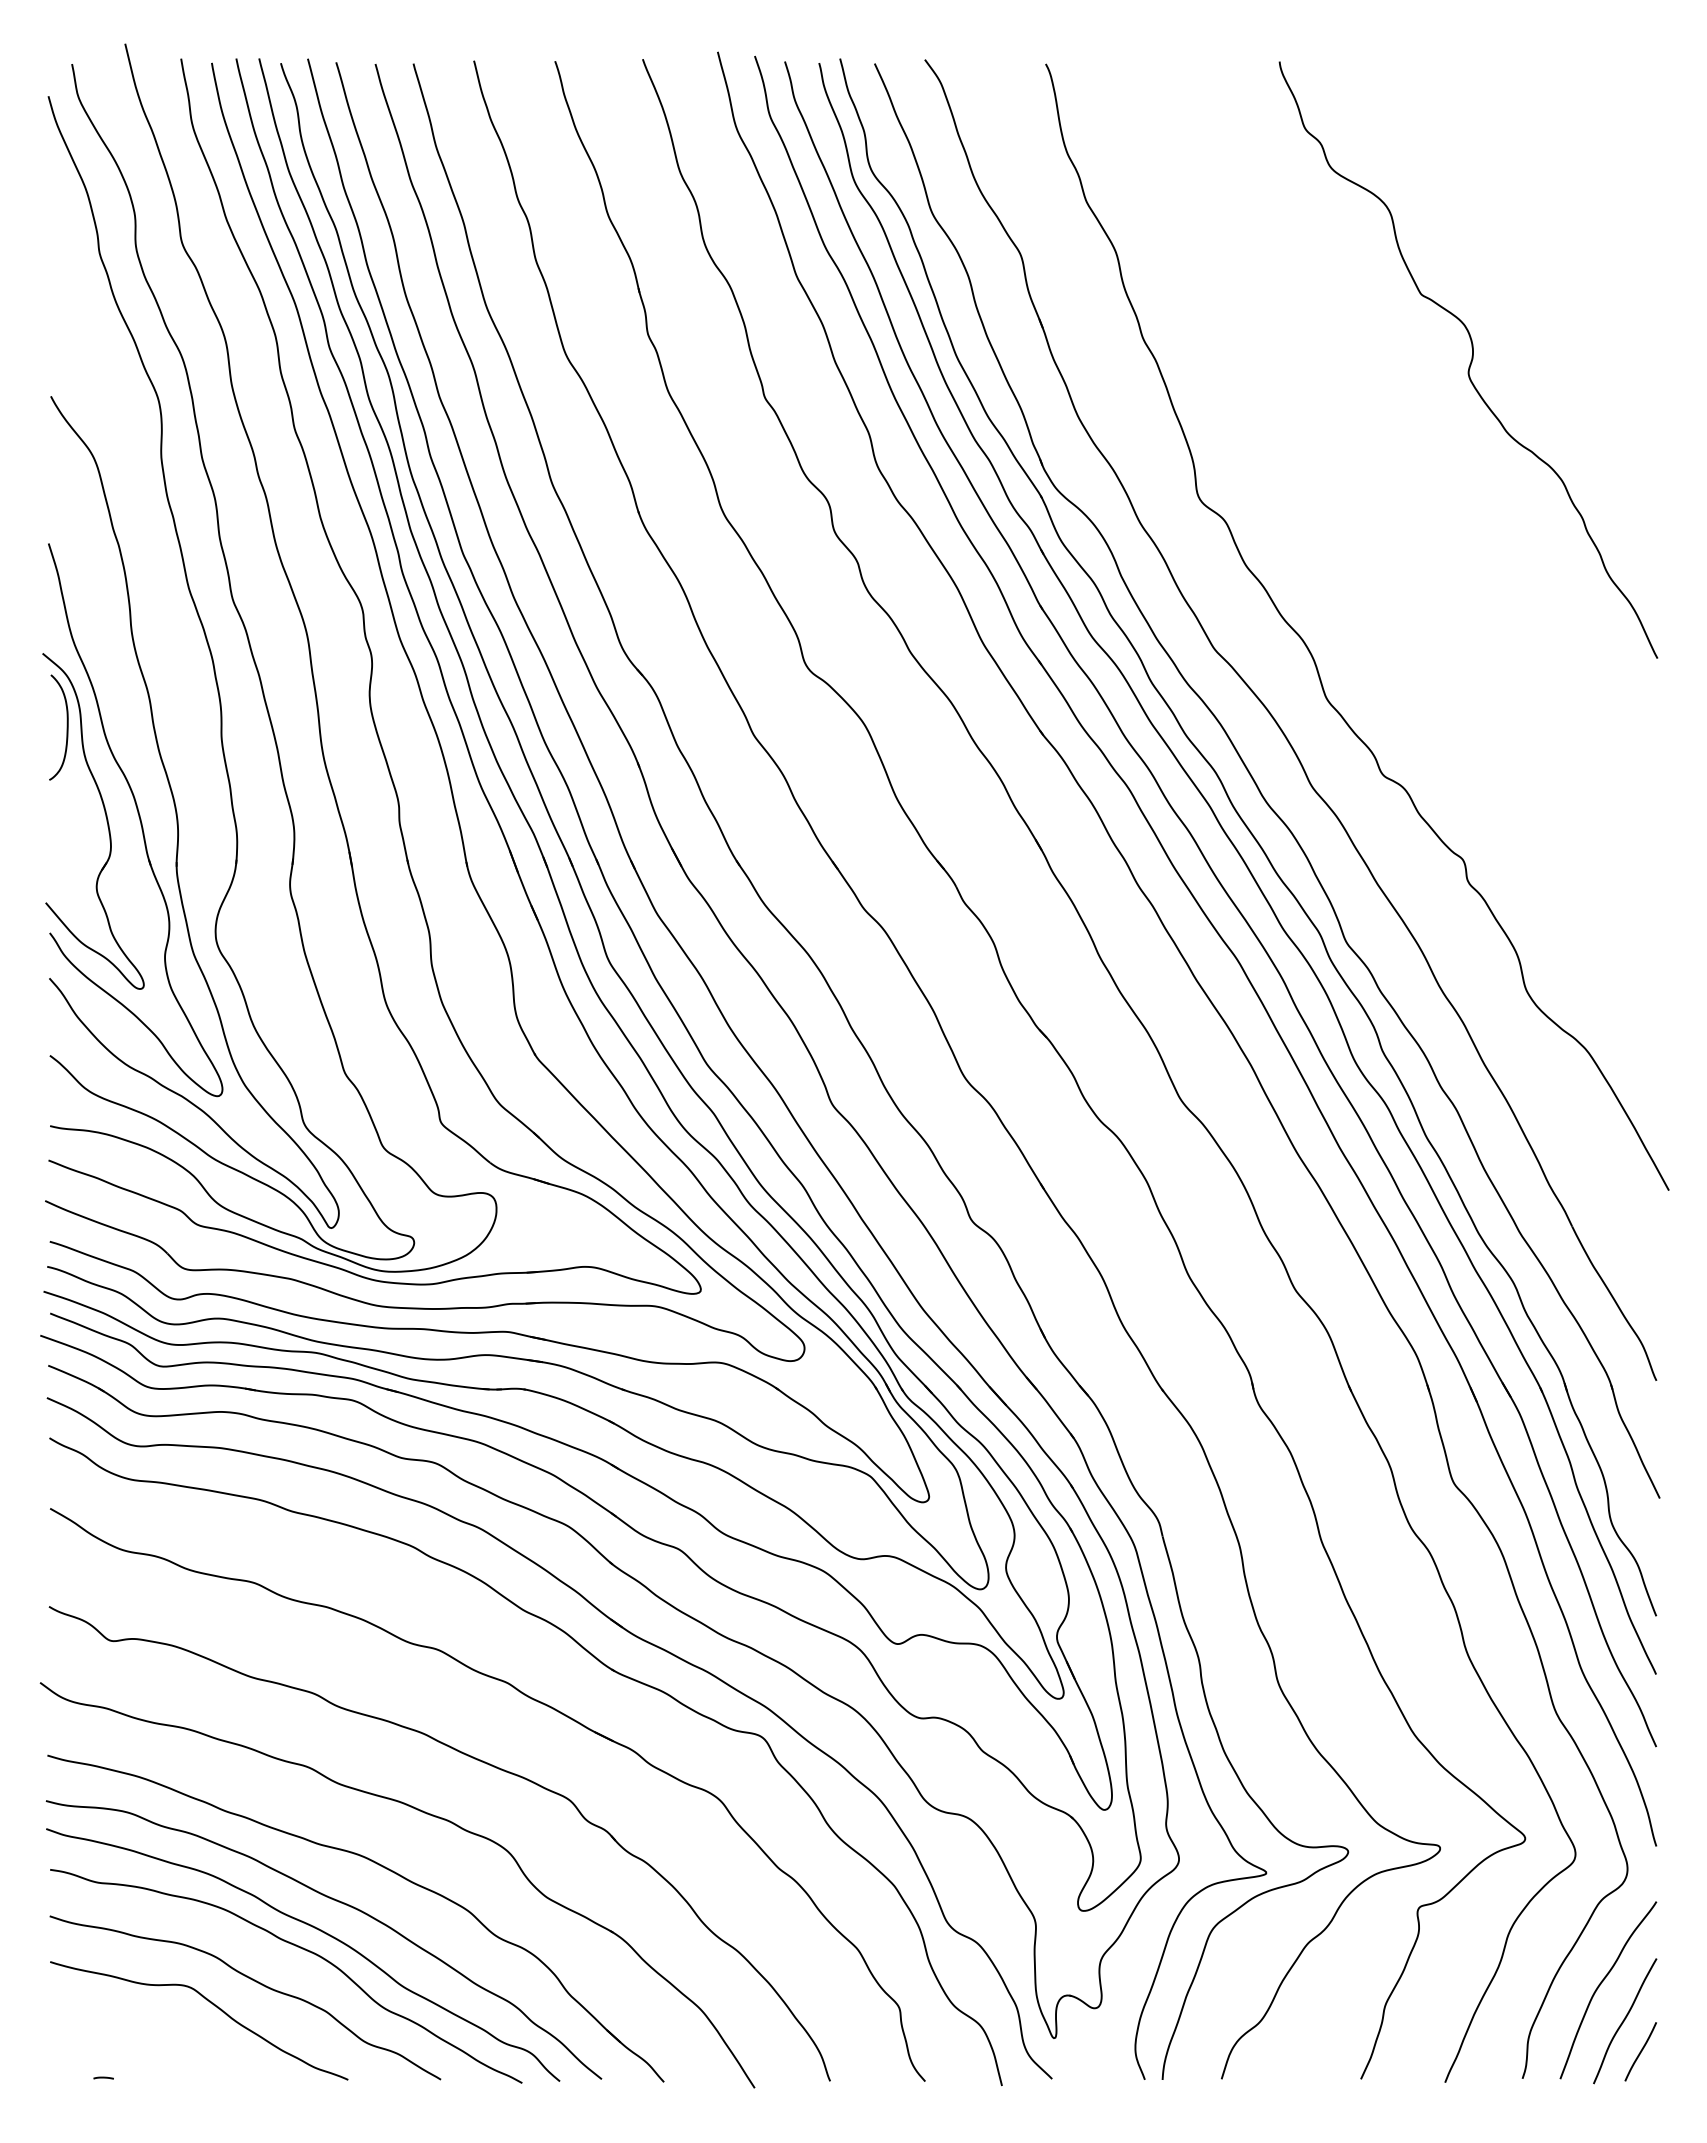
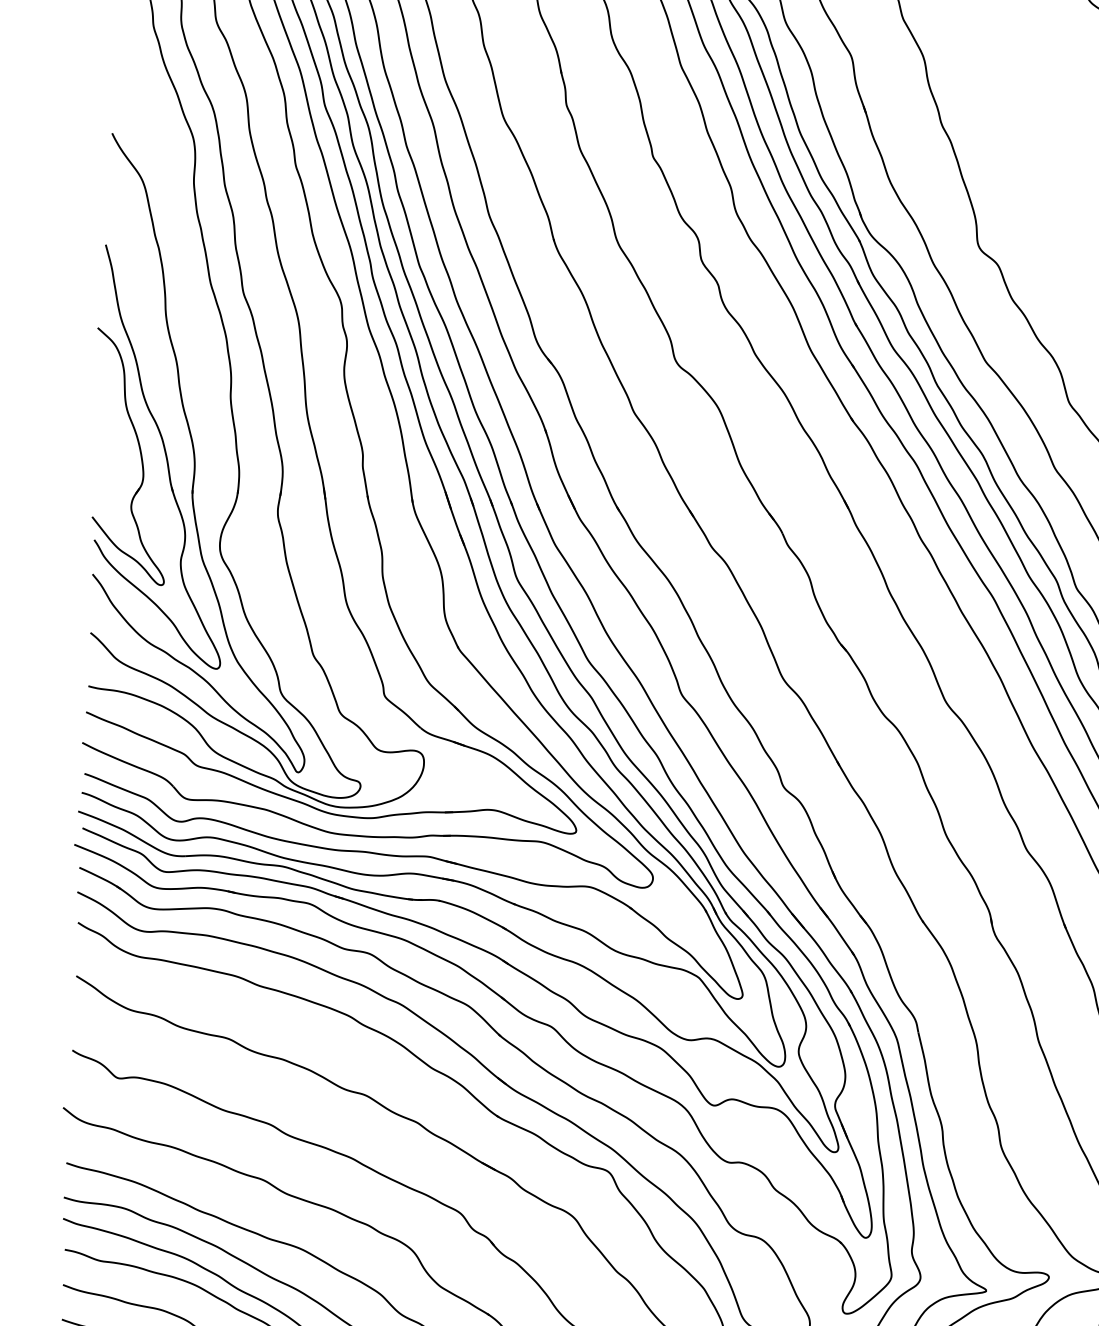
curve: (66, 727) -> (113, 384), removed

